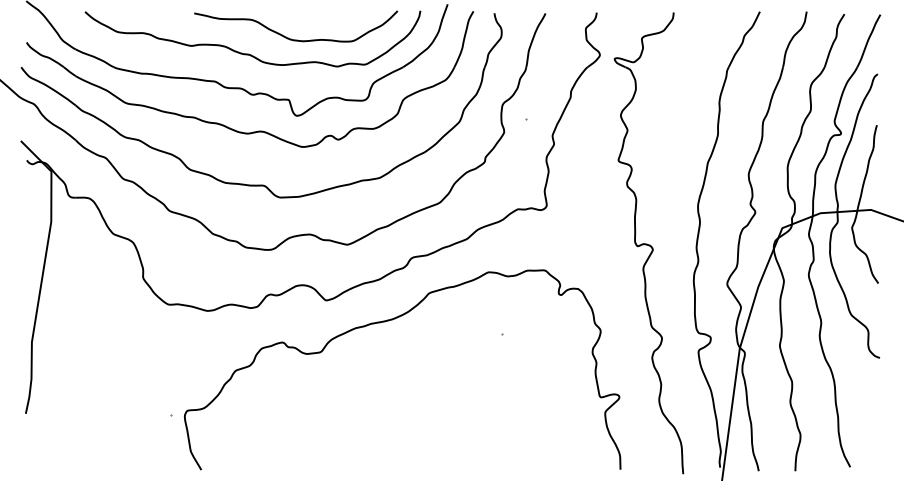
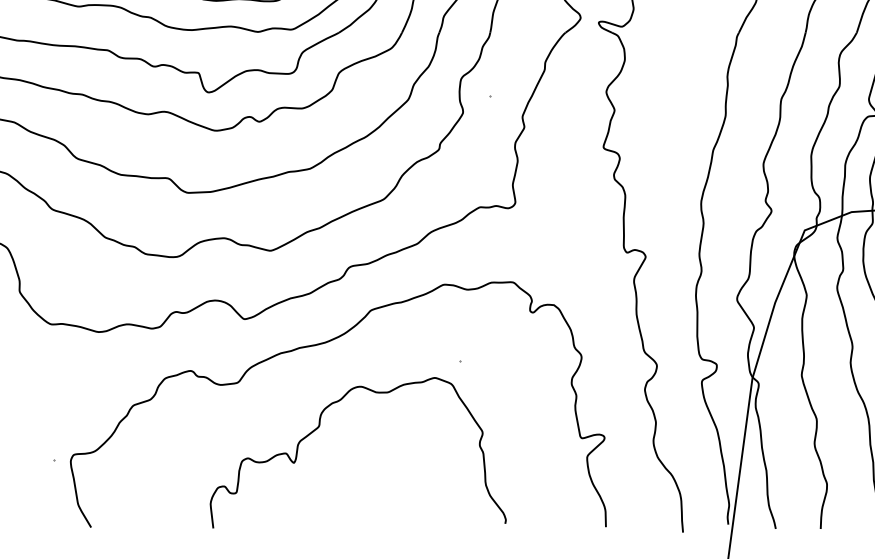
curve: (387, 388) -> (319, 427), added

